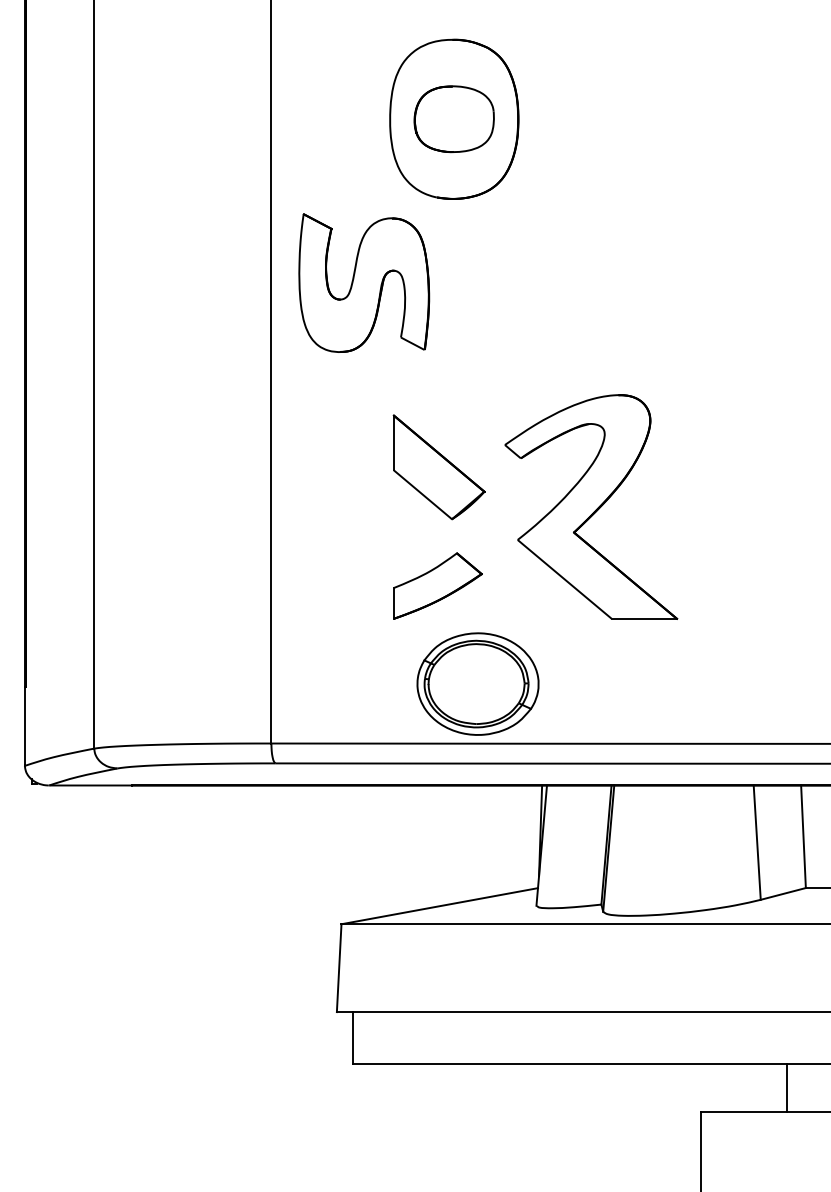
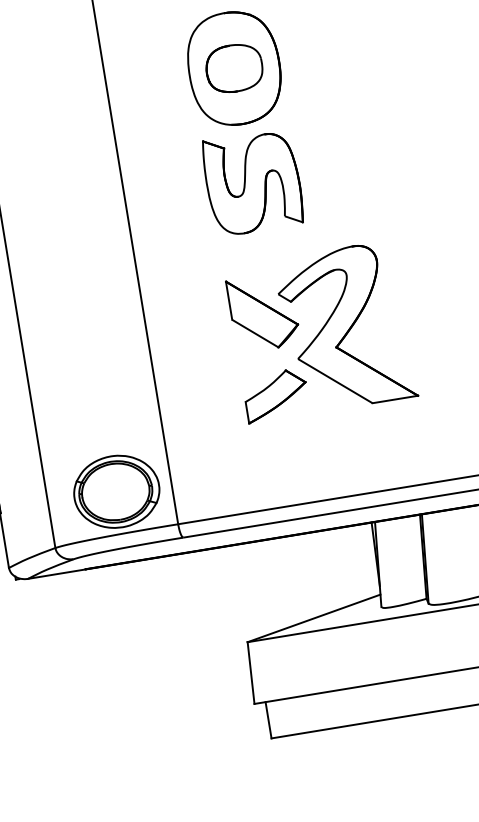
part: (364, 282) -> (253, 182), moved
part: (591, 506) -> (345, 327), moved
part: (477, 683) -> (116, 491), moved

